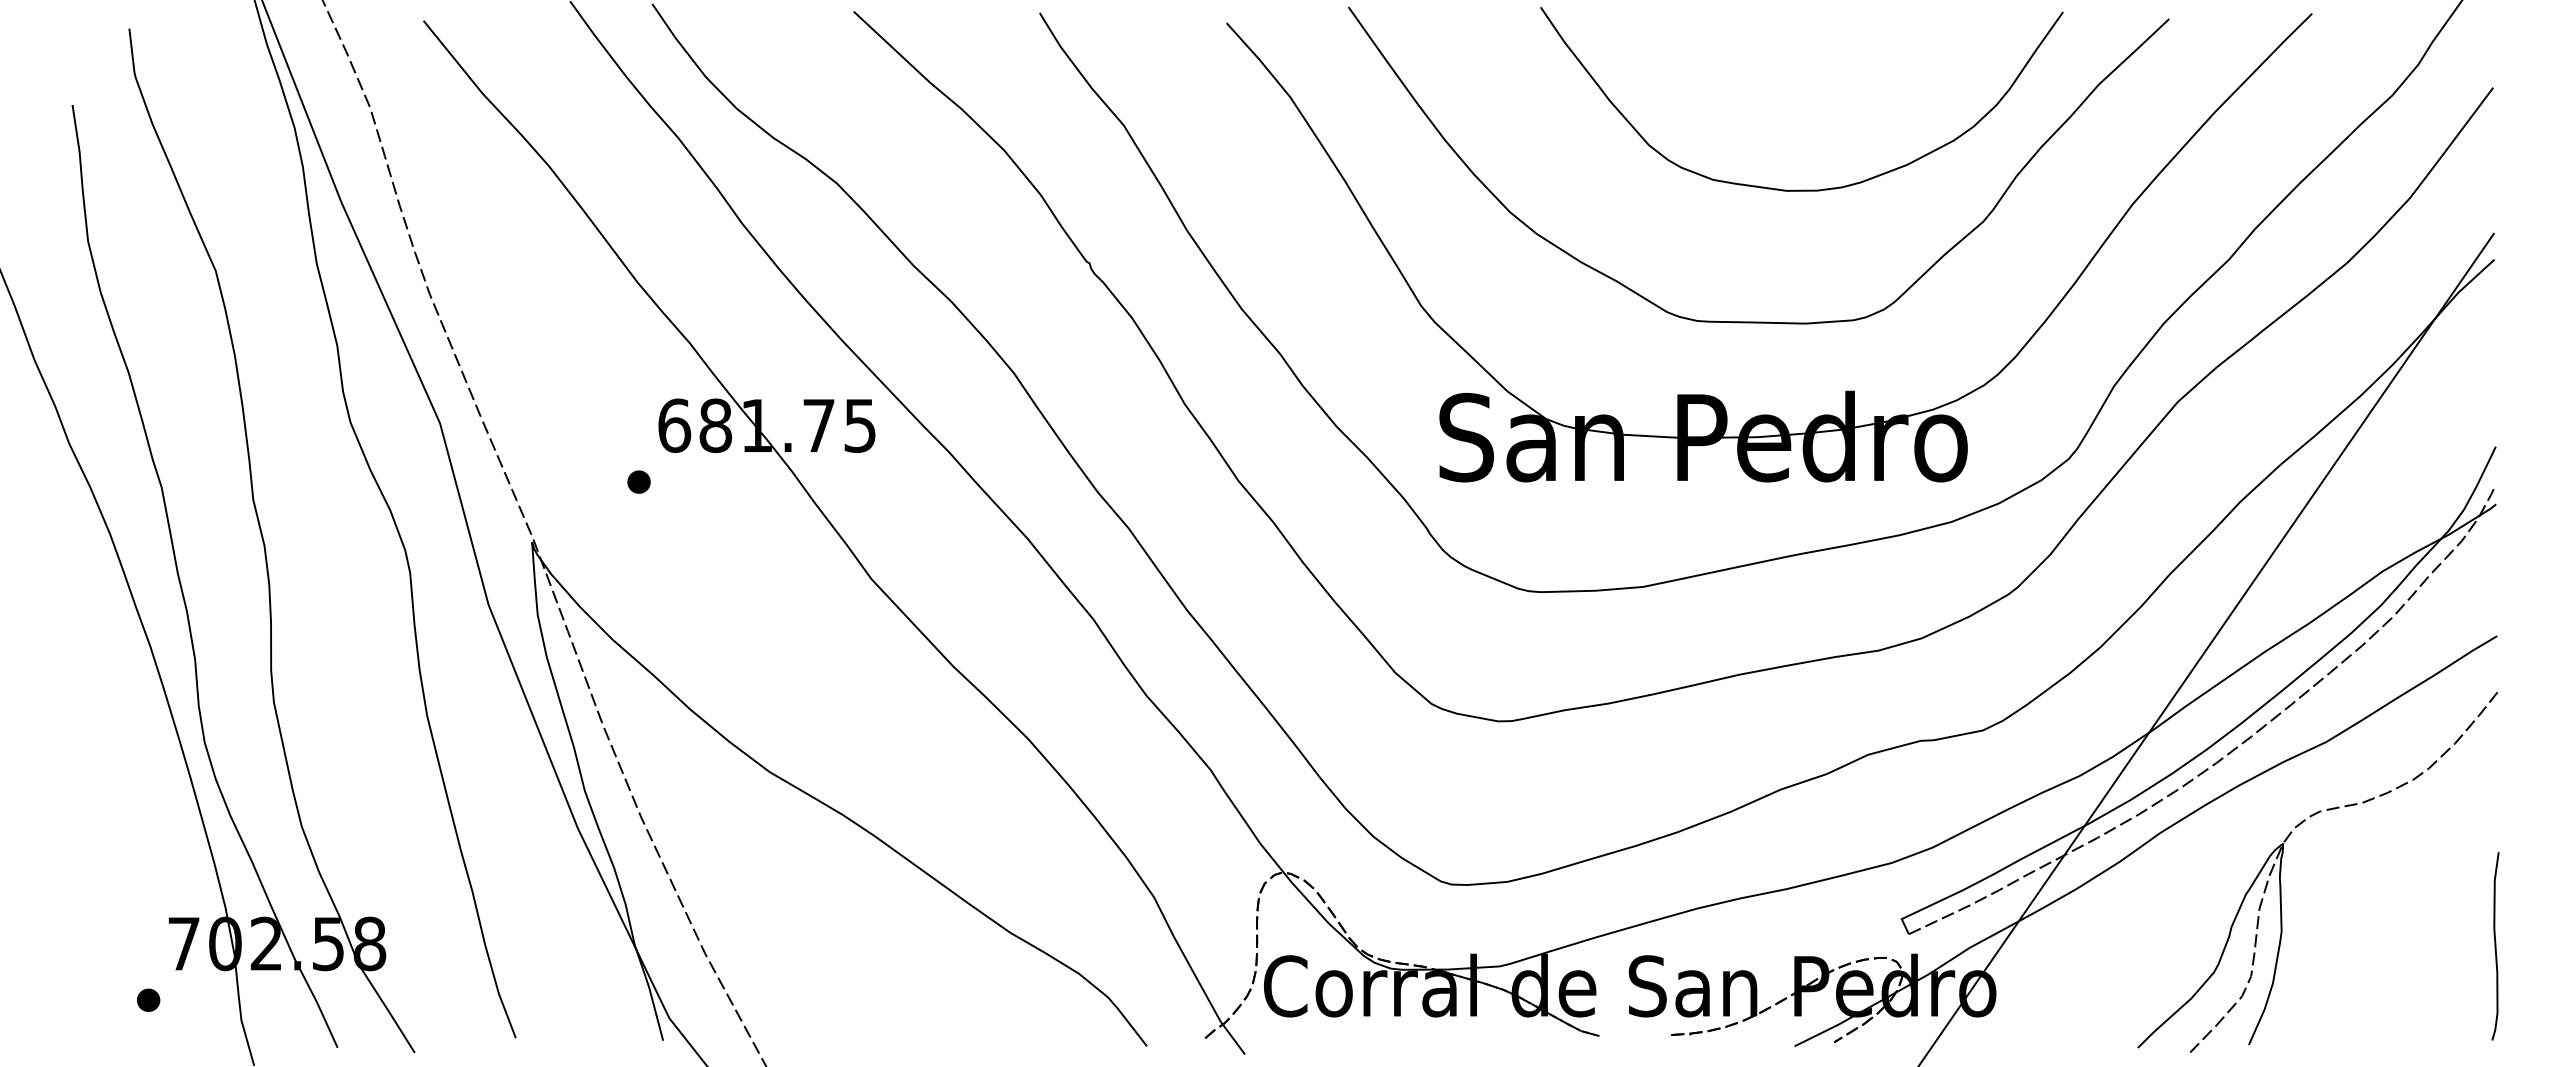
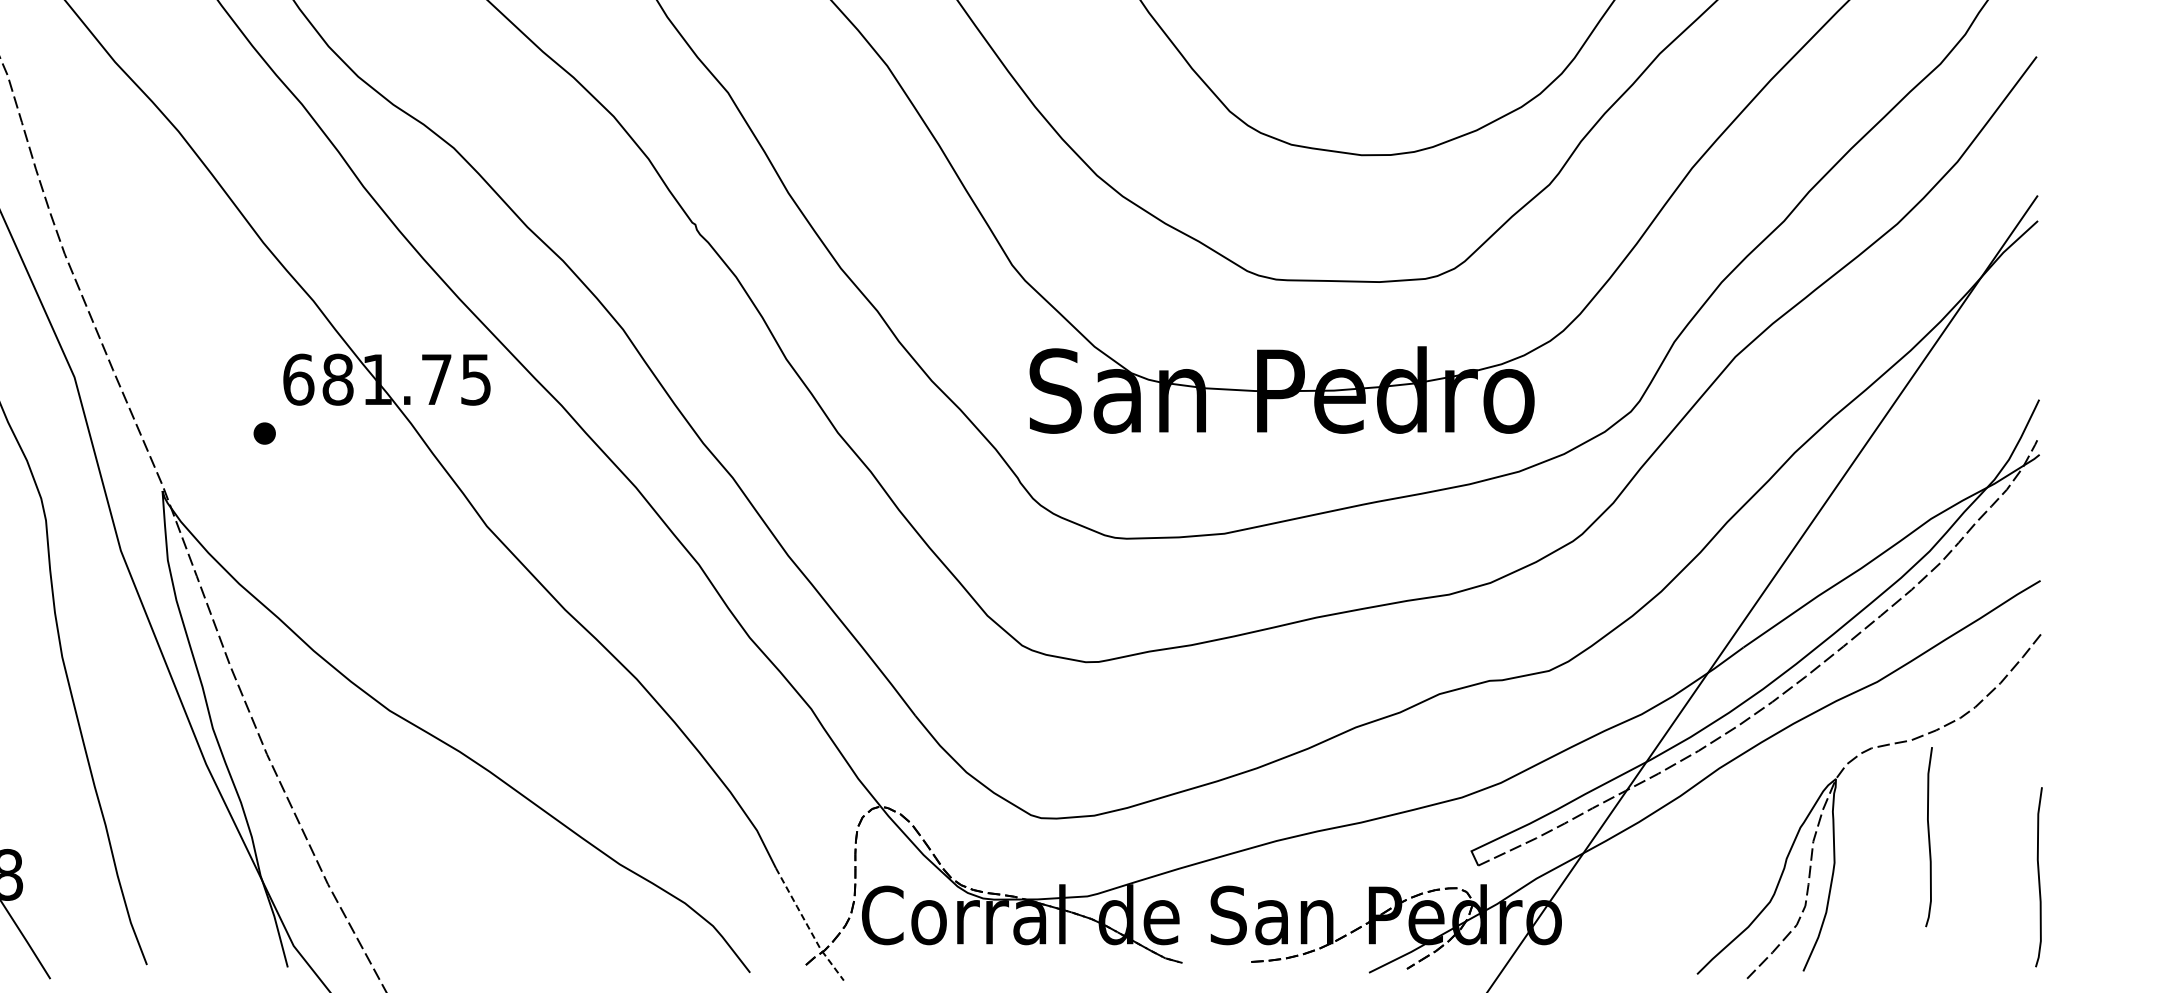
curve: (2380, 904) -> (1929, 837), added
line: (1207, 997) -> (808, 926), solid -> dashed

